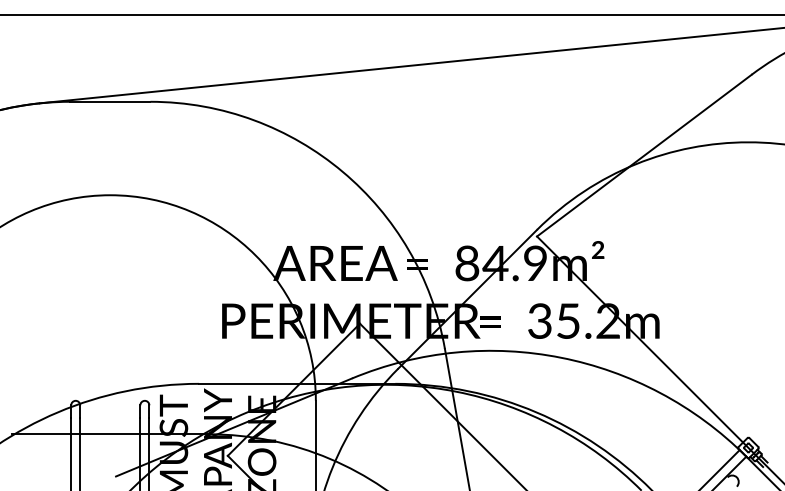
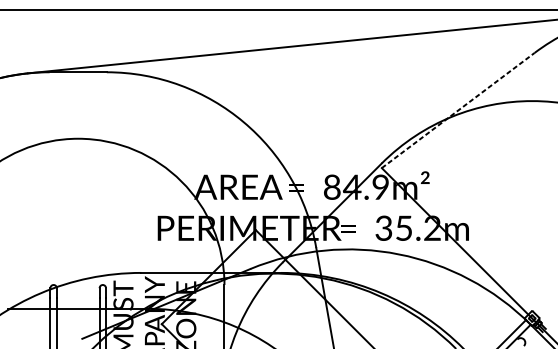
line: (644, 155) -> (458, 110), solid -> dashed

